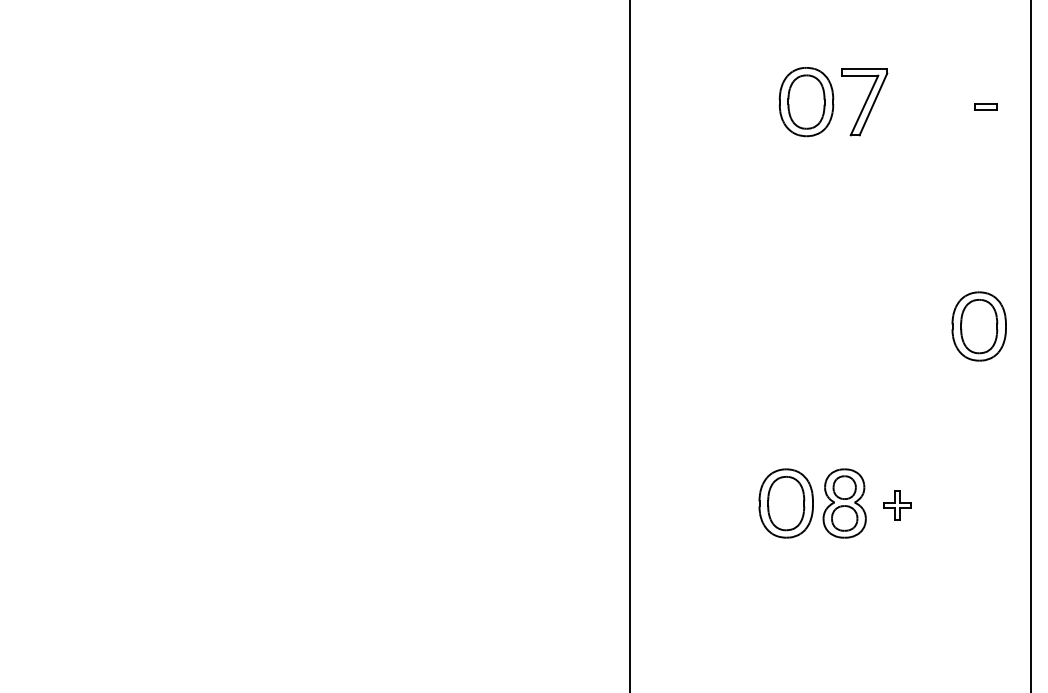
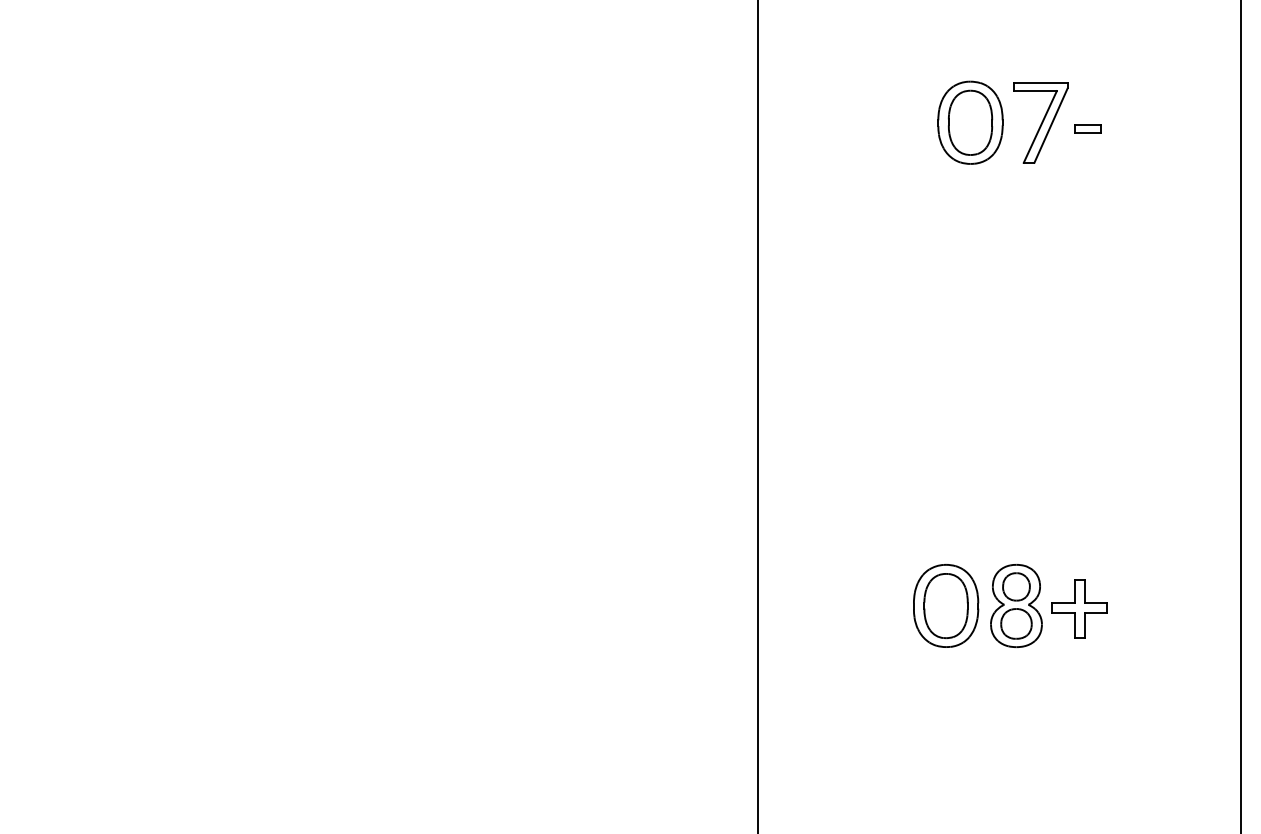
part: (985, 106) -> (1087, 128), moved
part: (978, 326) -> (1177, 392), removed
part: (897, 505) -> (1080, 608), size x1.67

